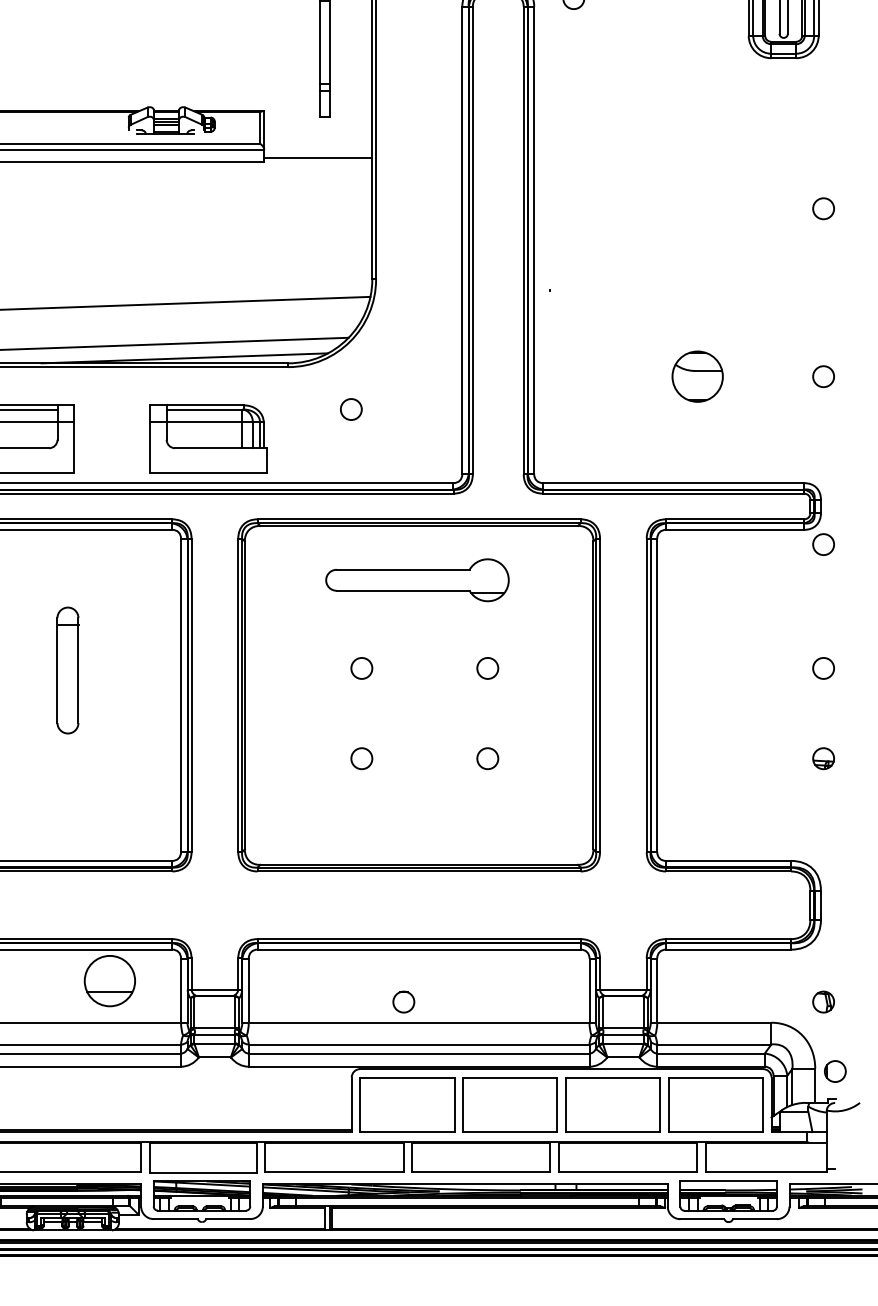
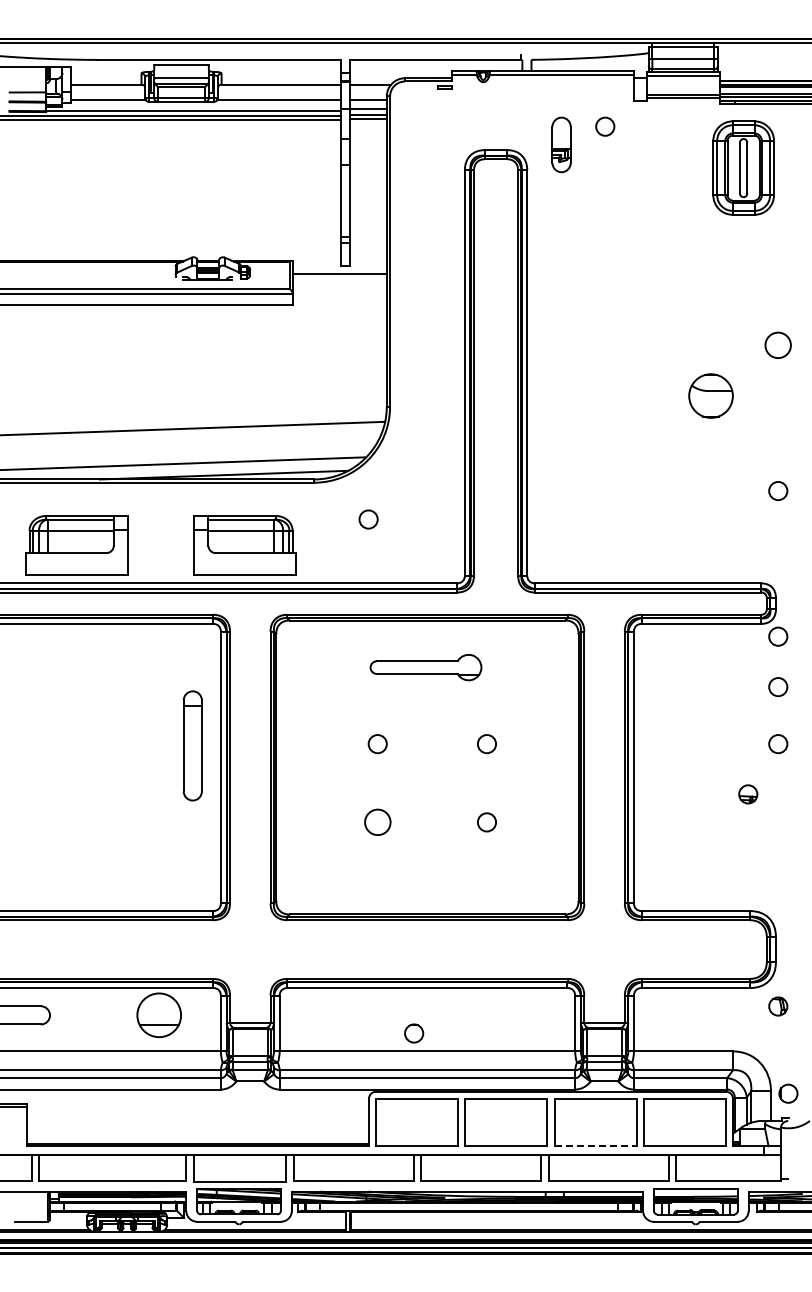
line: (317, 158) -> (339, 274), moved
circle: (823, 208) -> (778, 345), size x1.4
part: (697, 376) -> (710, 395), moved
part: (416, 580) -> (425, 667), size x0.7
circle: (823, 603) -> (778, 687), added
part: (67, 670) -> (192, 745), moved
circle: (361, 758) -> (377, 822), size x1.4
part: (823, 758) -> (748, 794), moved
part: (823, 1002) -> (778, 1006), moved
line: (612, 1132) -> (595, 1146), solid -> dashed

